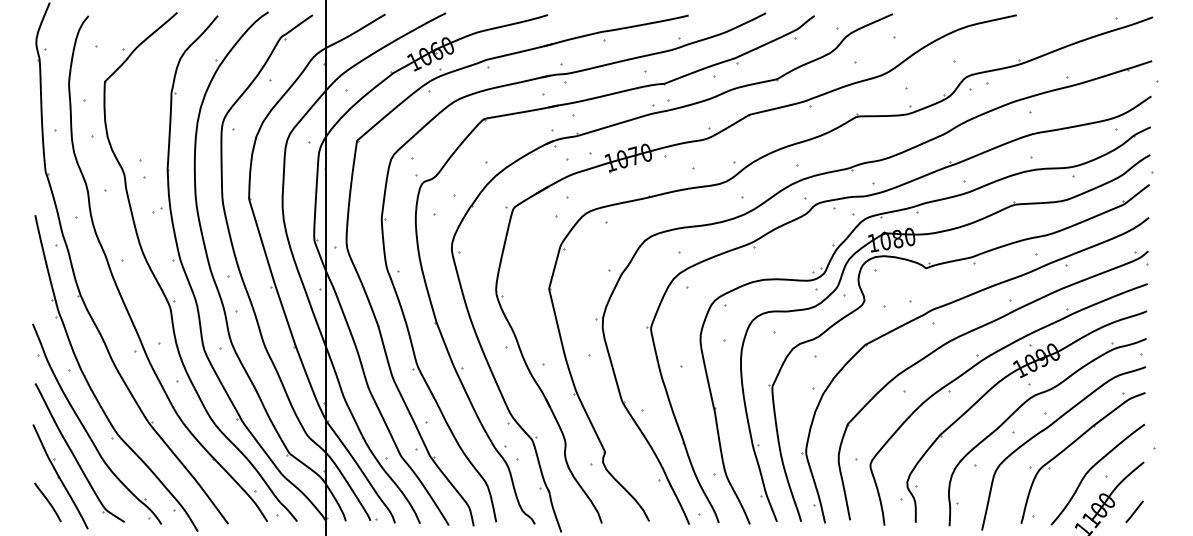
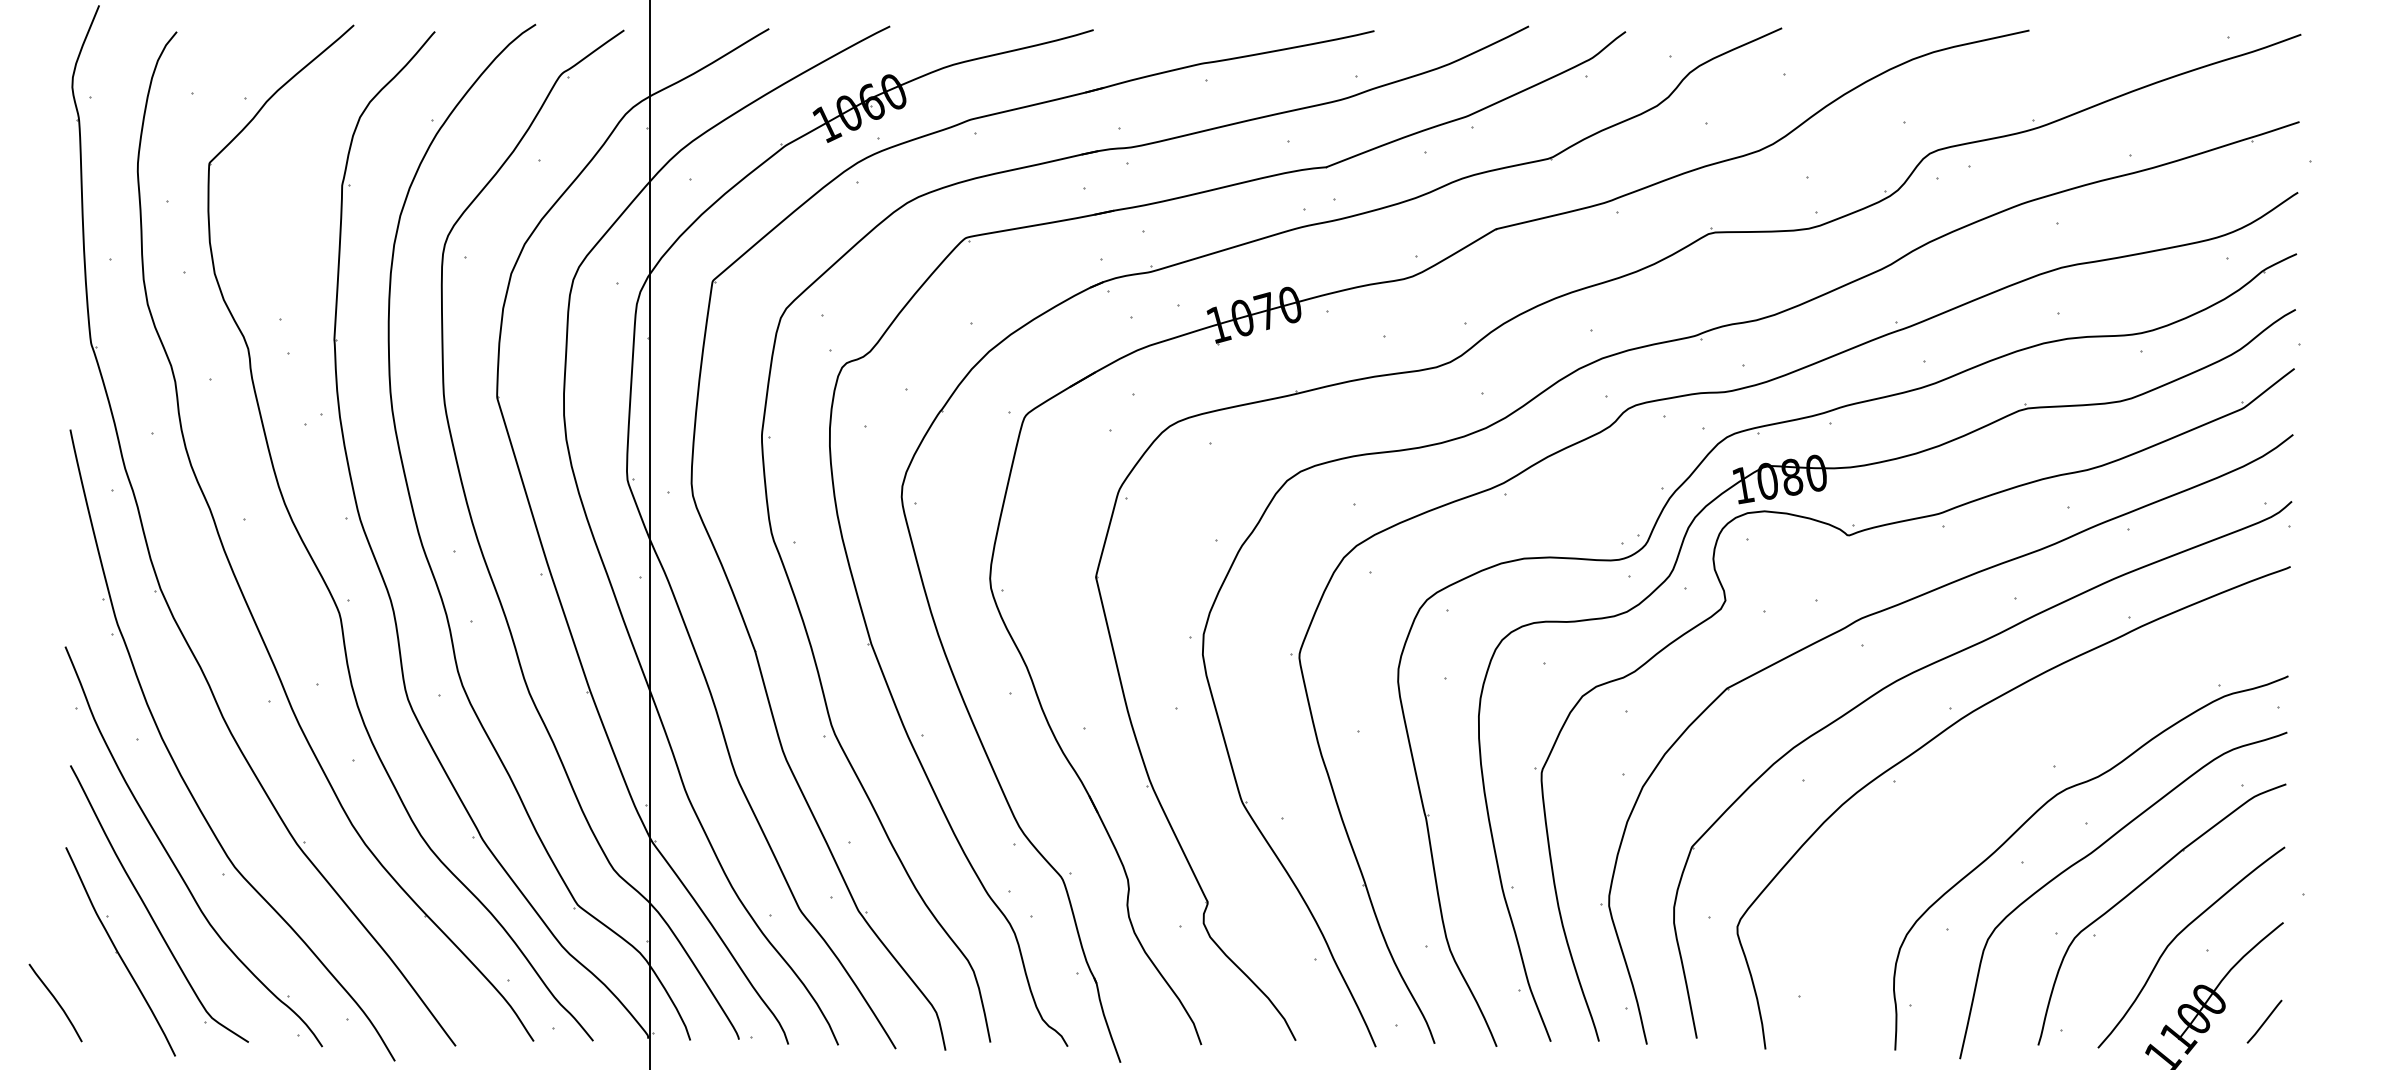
part: (1021, 378) -> (2038, 755), removed
curve: (47, 501) -> (54, 1001), moved

